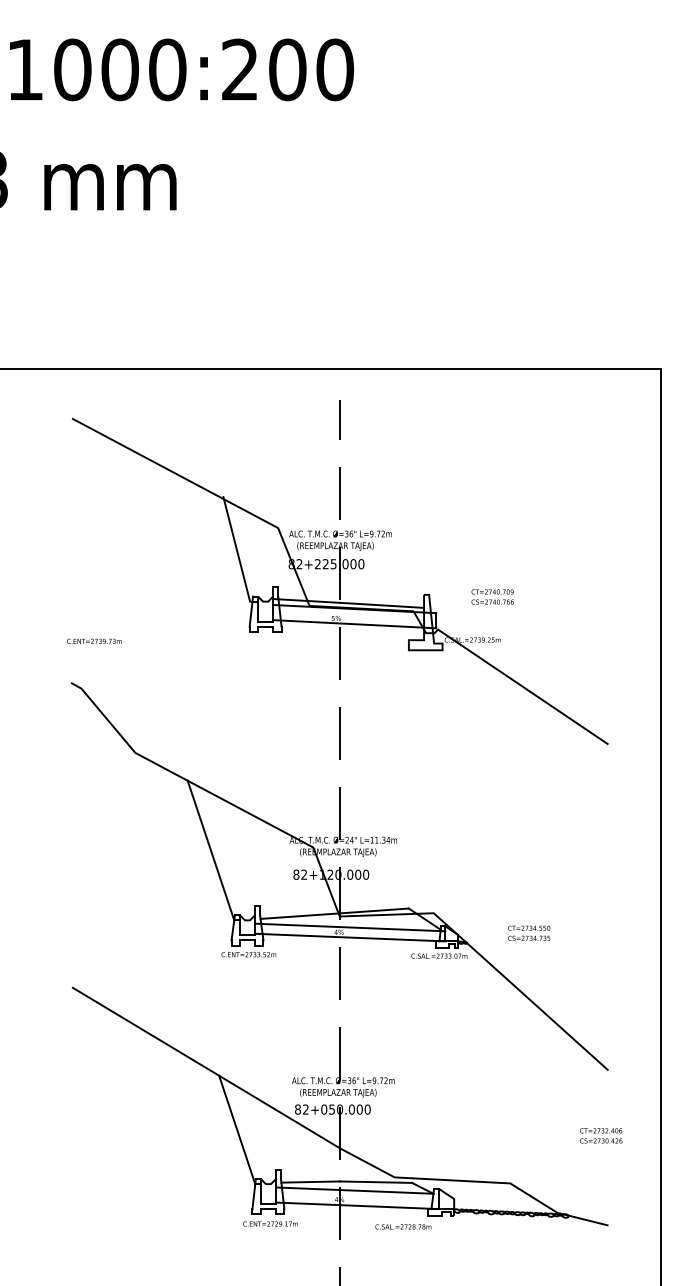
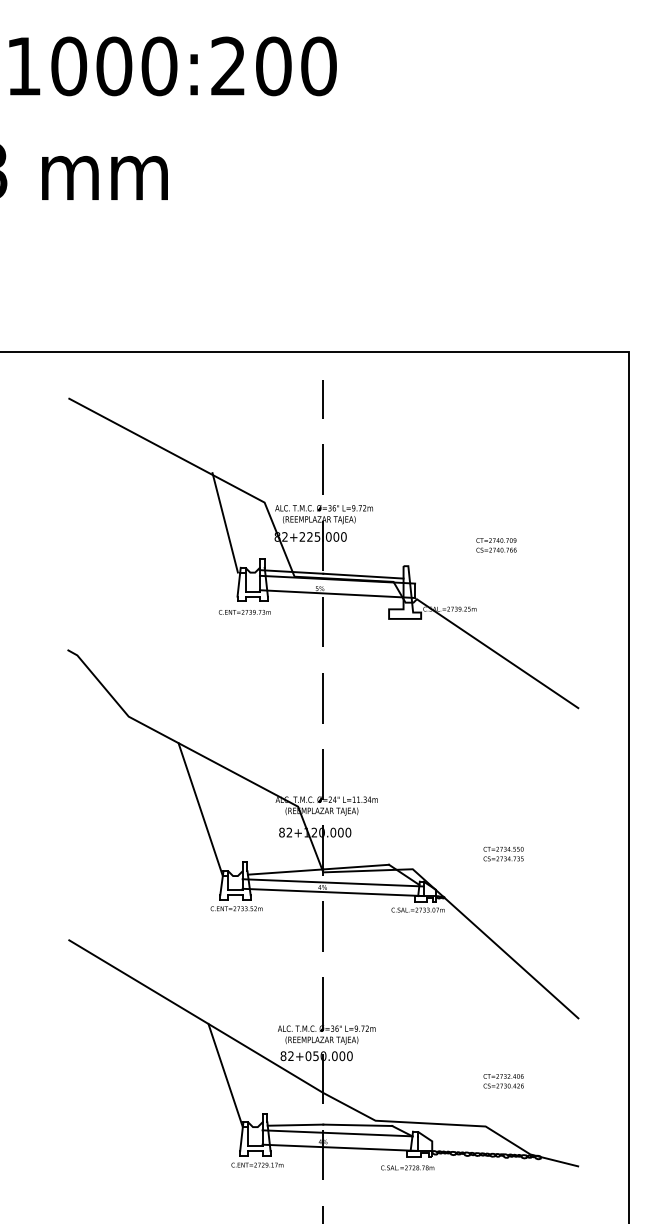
text: (492, 596) -> (496, 544), moved
text: (94, 640) -> (244, 611), moved
text: (529, 932) -> (503, 853), moved
text: (601, 1135) -> (503, 1080), moved
text: (403, 1226) -> (407, 1167), moved

